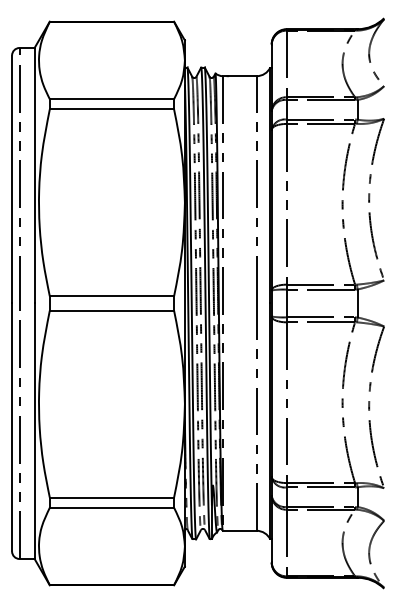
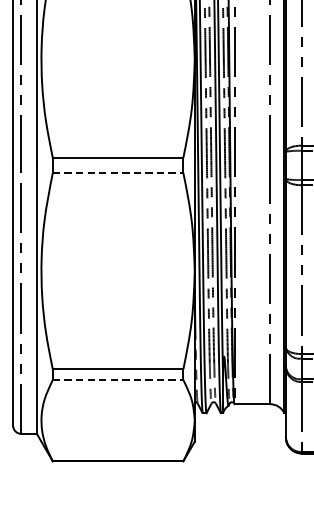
line: (112, 310) -> (118, 172), solid -> dashed
line: (112, 507) -> (118, 379), solid -> dashed

